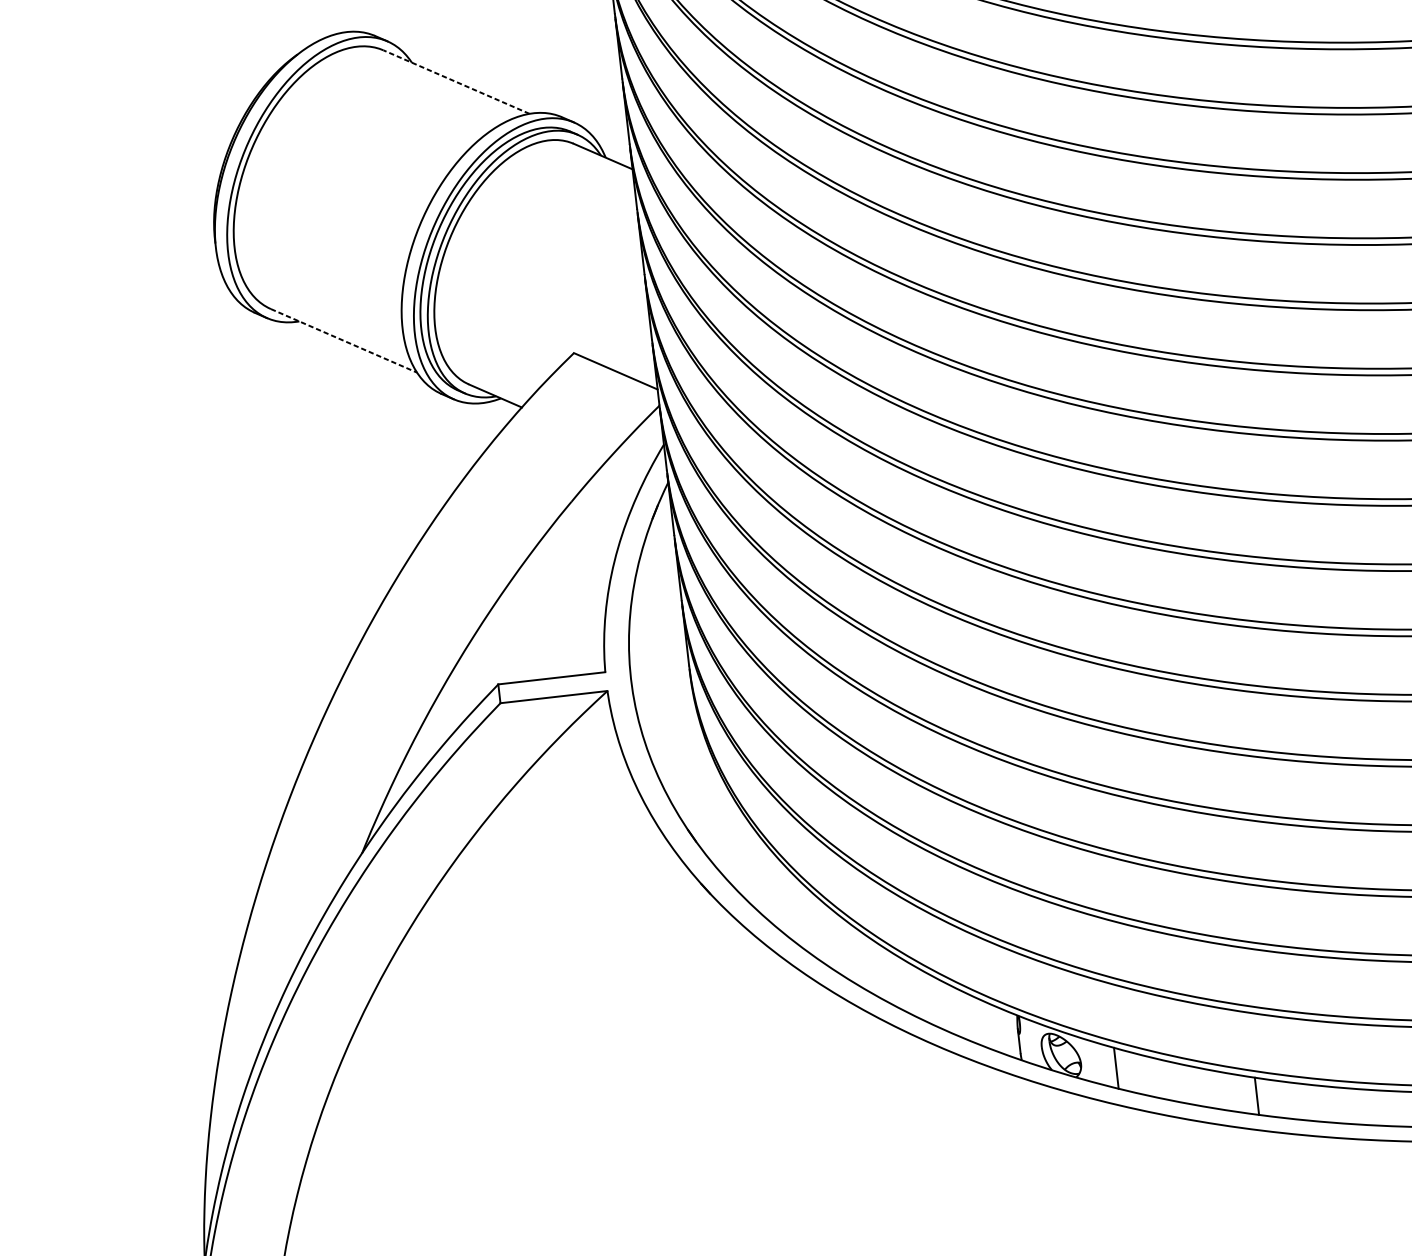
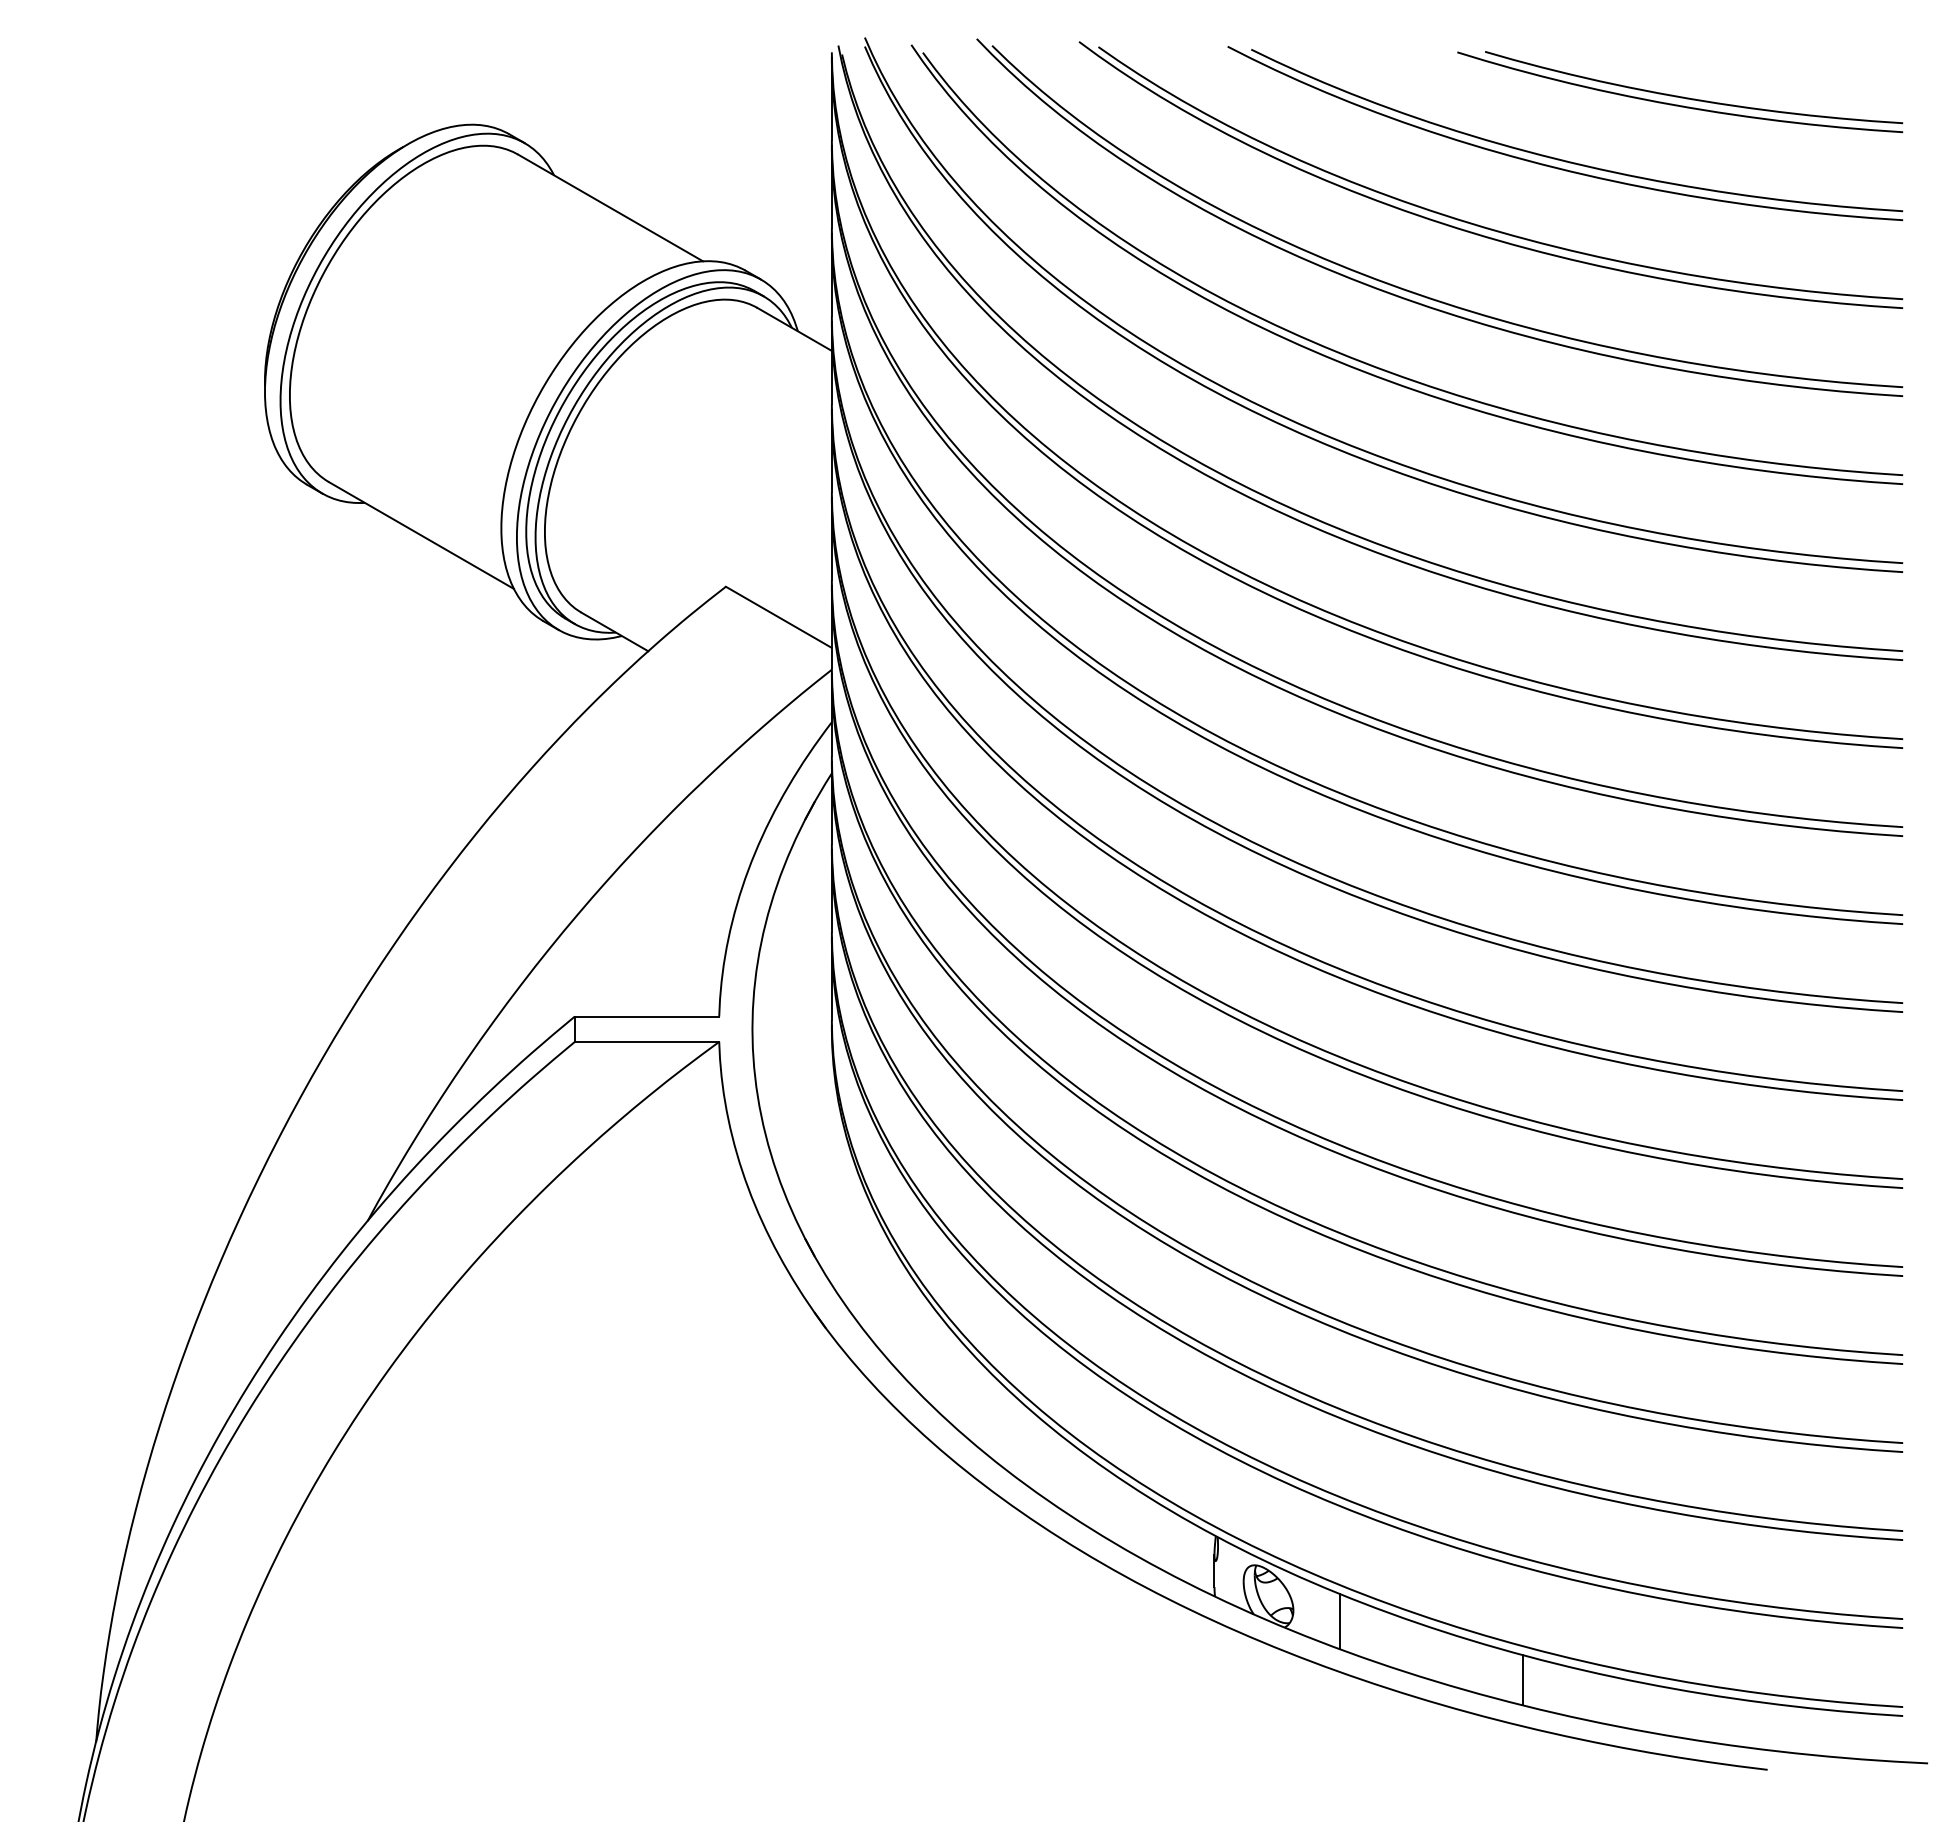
line: (456, 81) -> (610, 207), dashed -> solid
line: (344, 340) -> (421, 535), dashed -> solid

